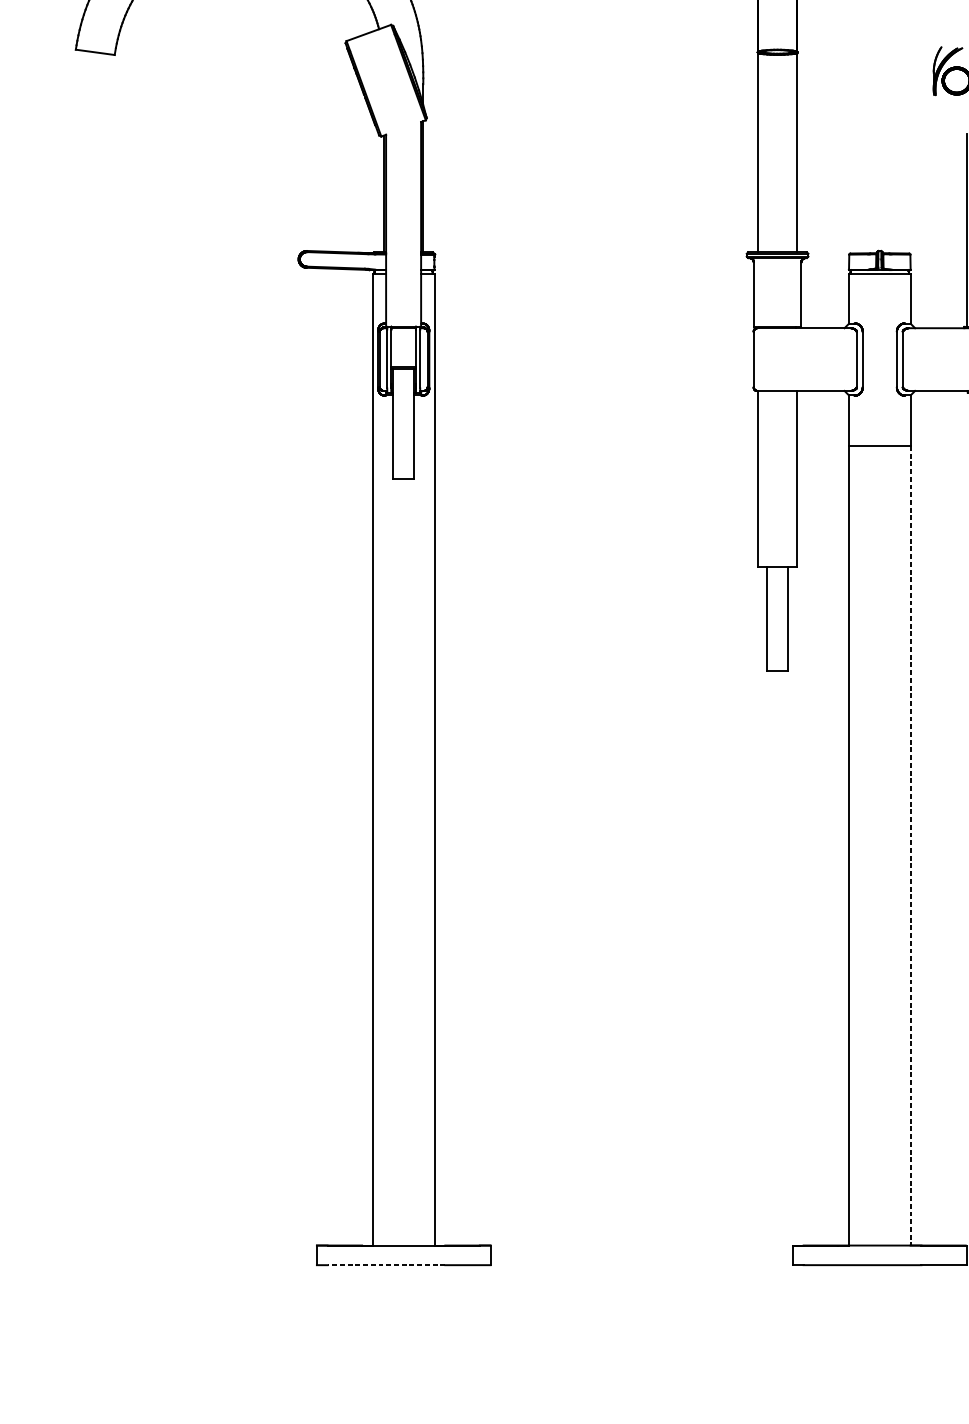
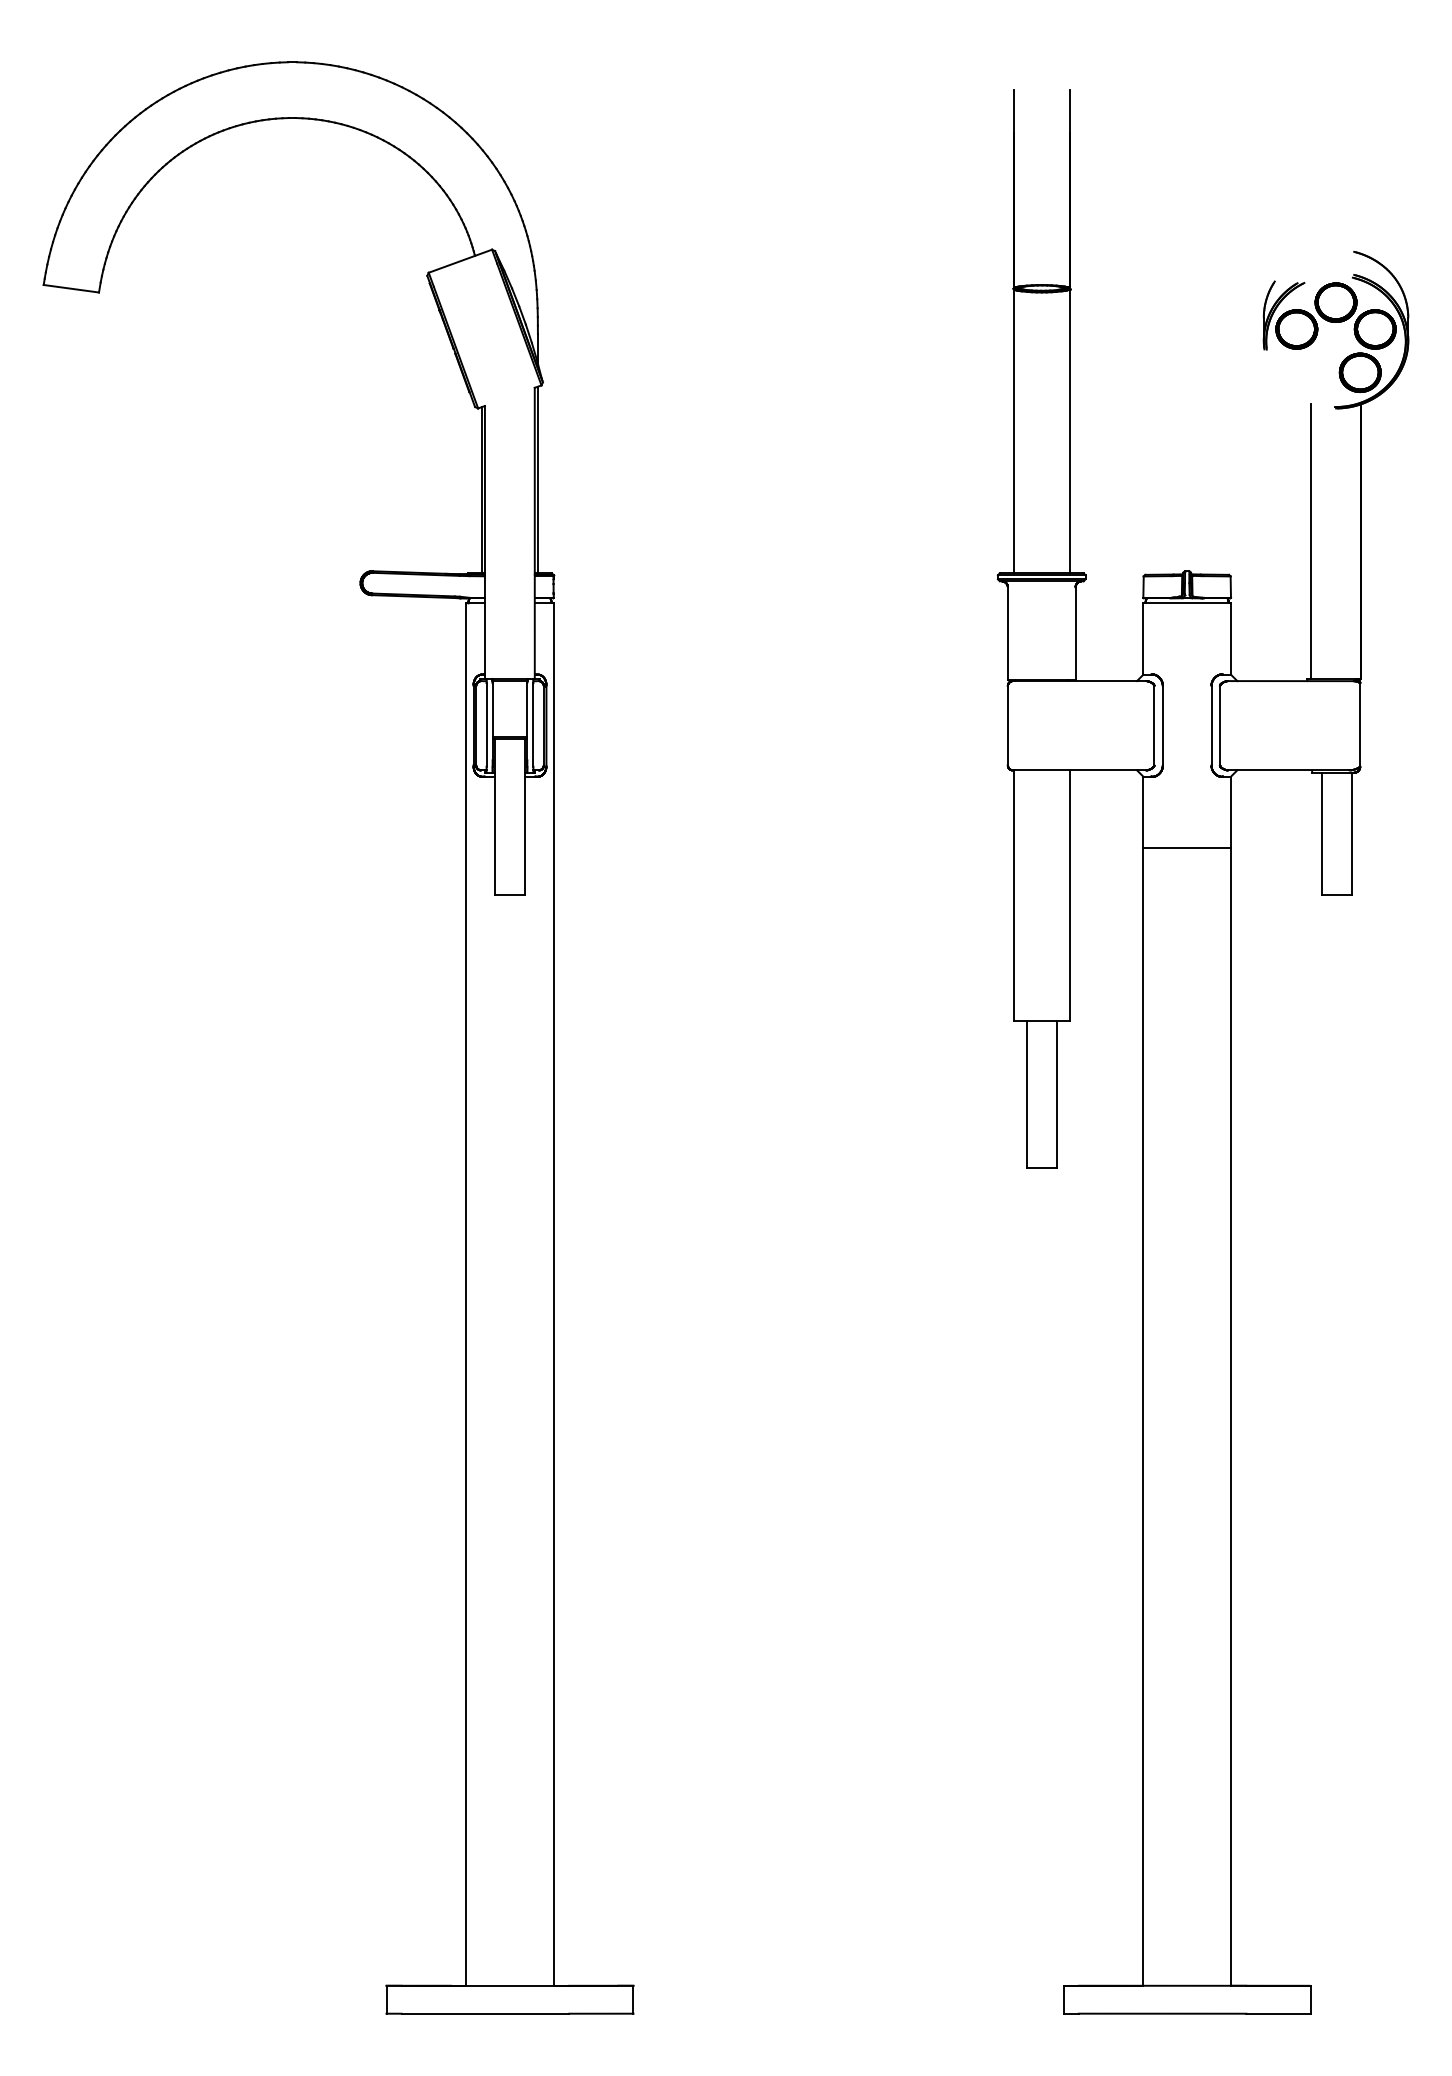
line: (910, 845) -> (1231, 1417), dashed -> solid
line: (386, 1265) -> (485, 2013), dashed -> solid

